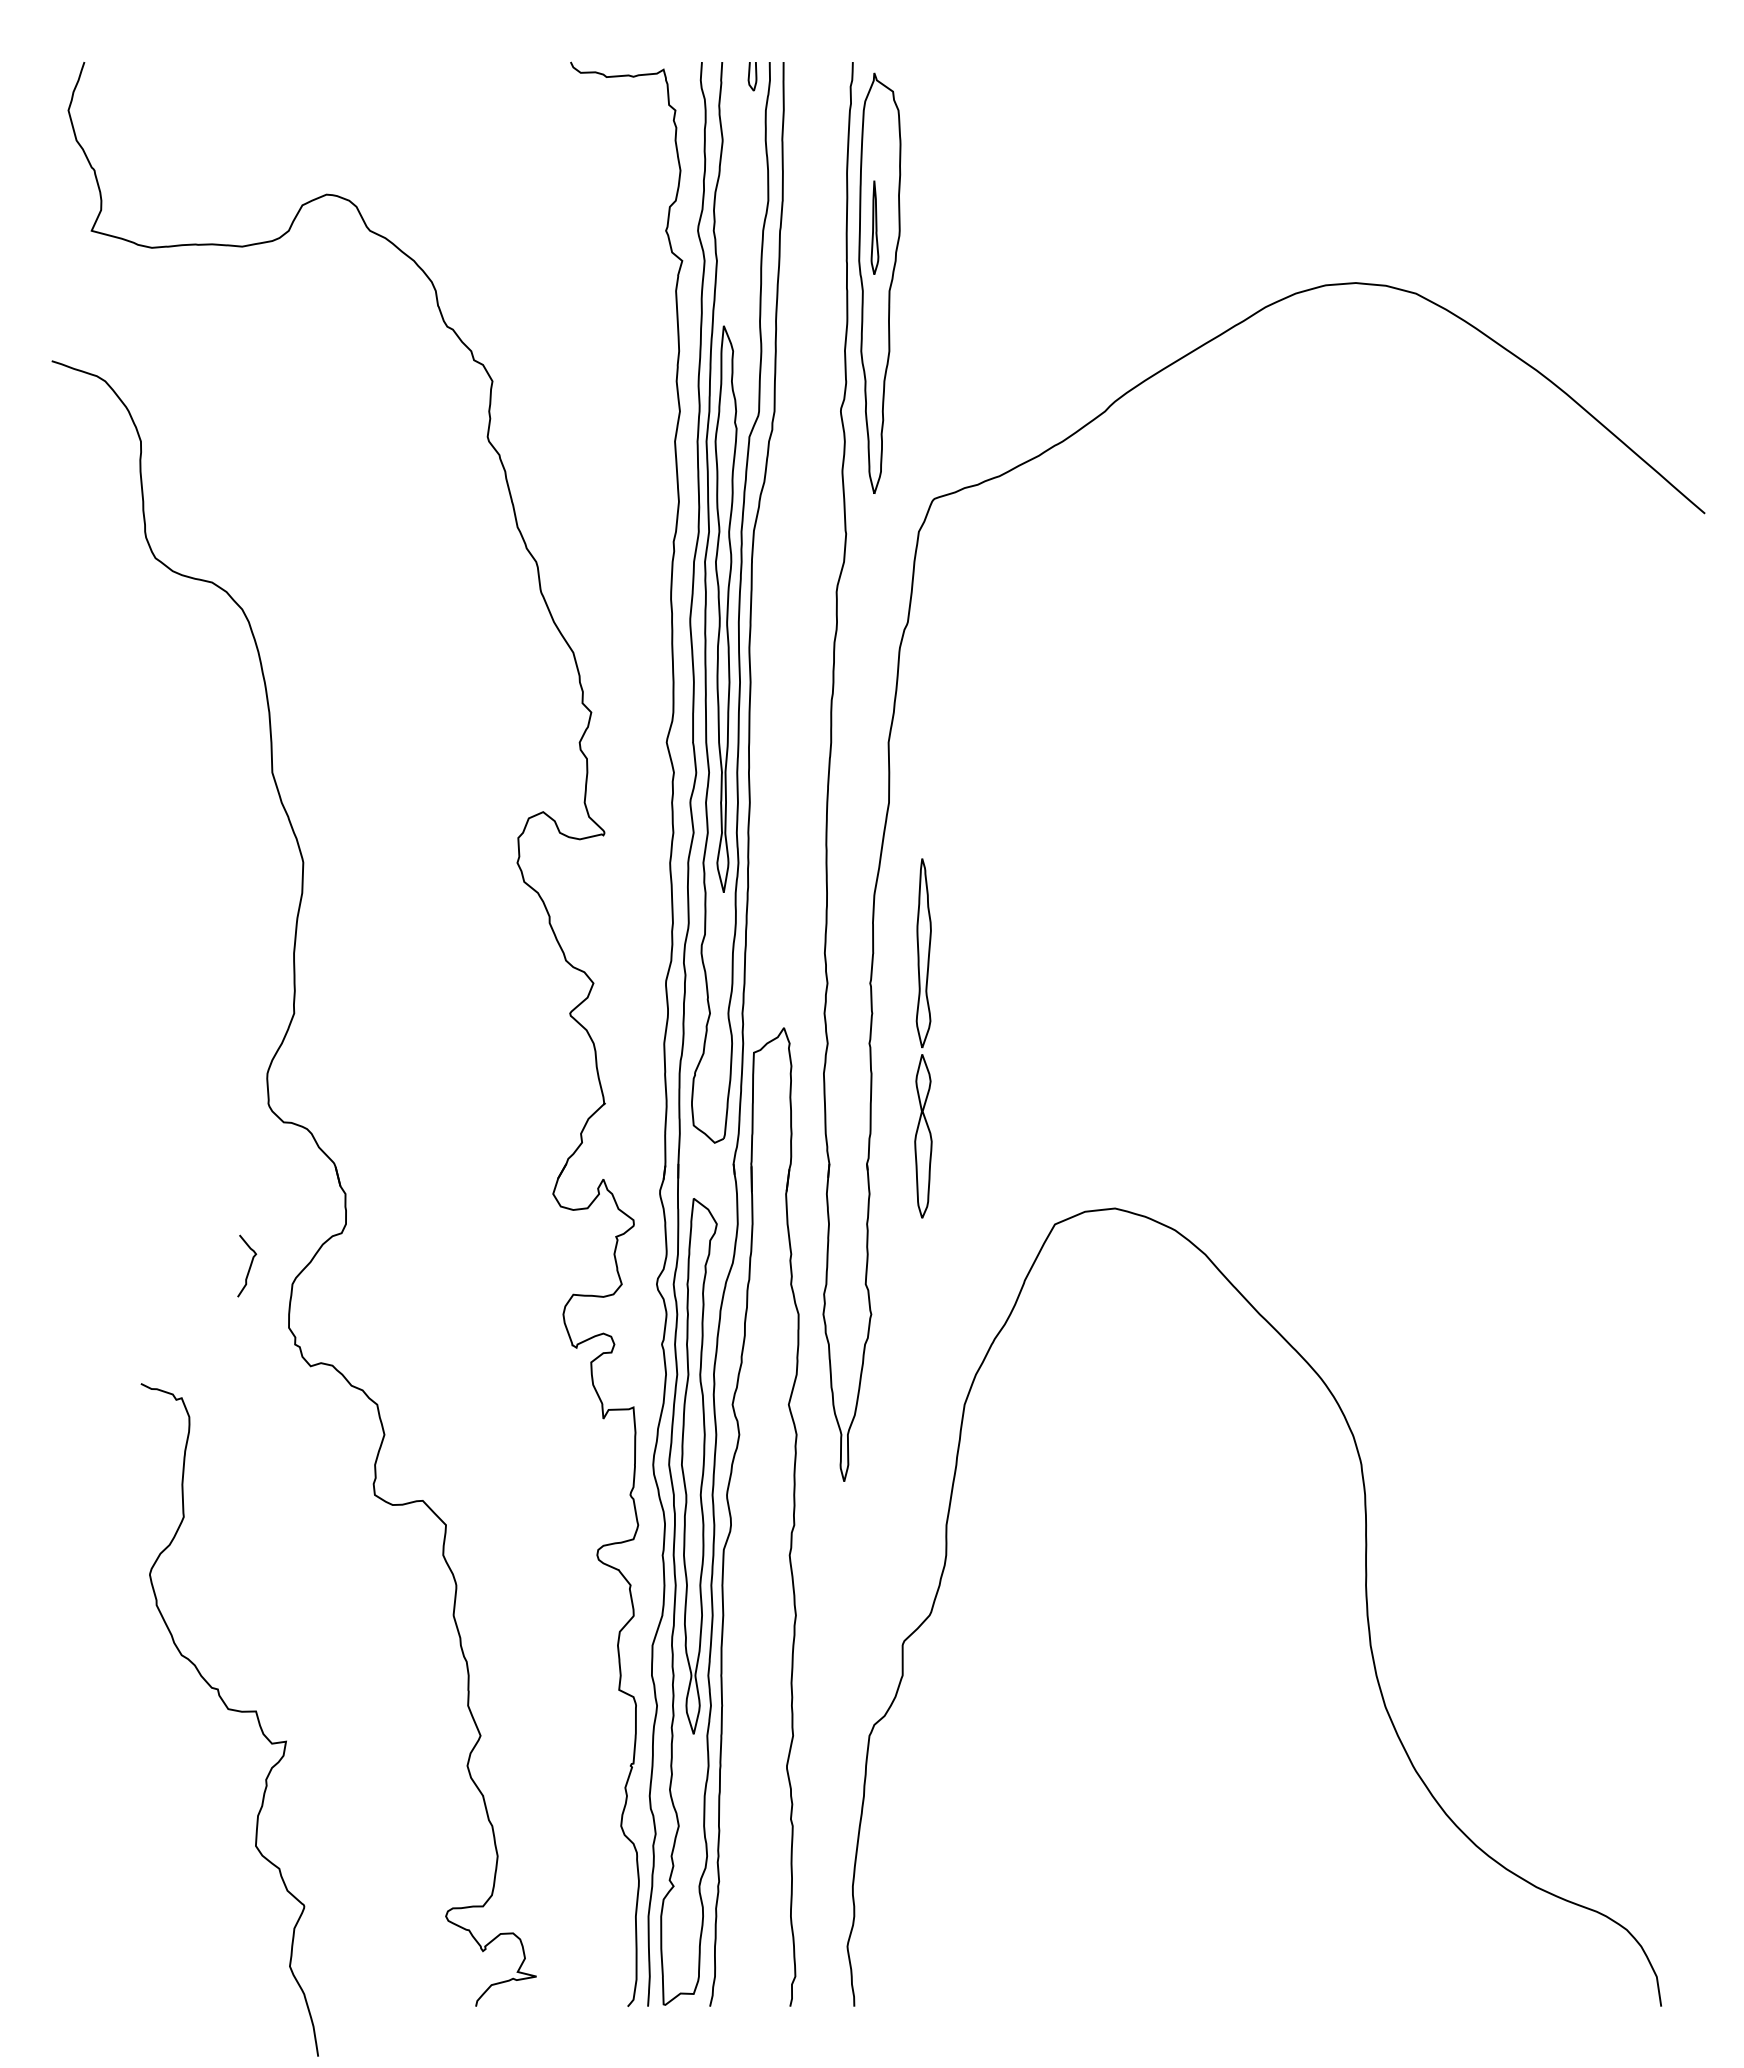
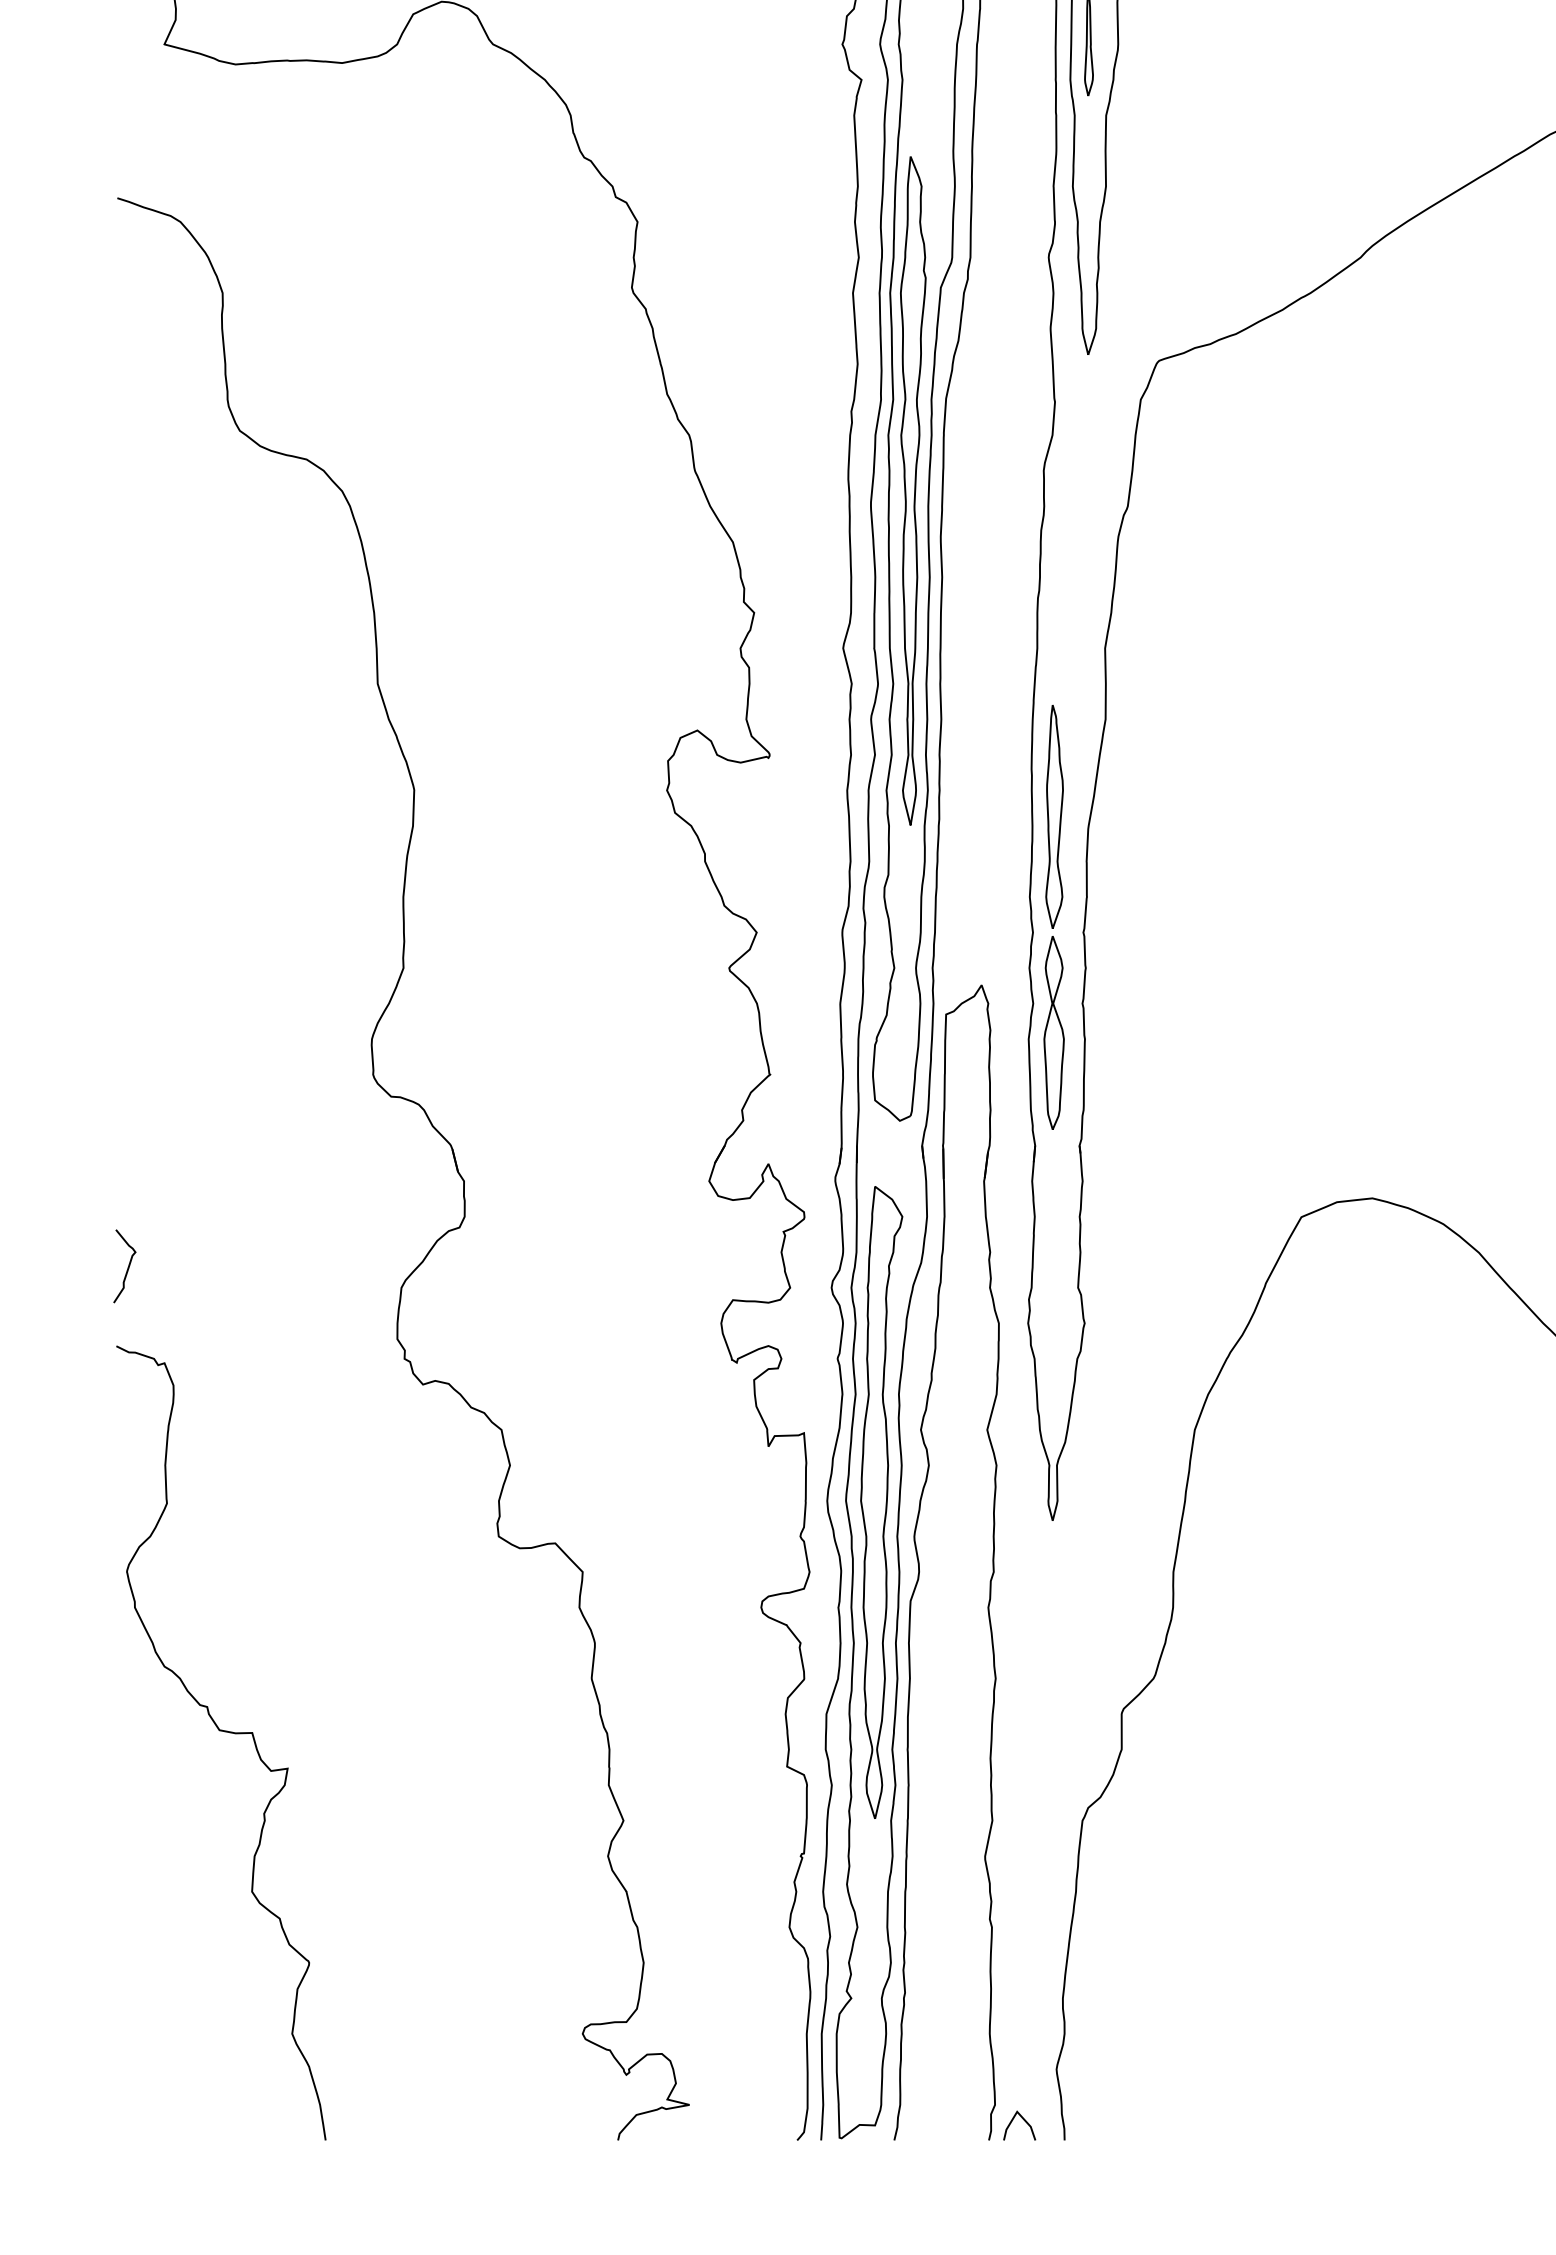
part: (923, 1038) -> (1054, 917), moved
curve: (249, 1265) -> (127, 1265), moved
curve: (229, 1710) -> (220, 1731), moved
line: (819, 1989) -> (1023, 2120), added

